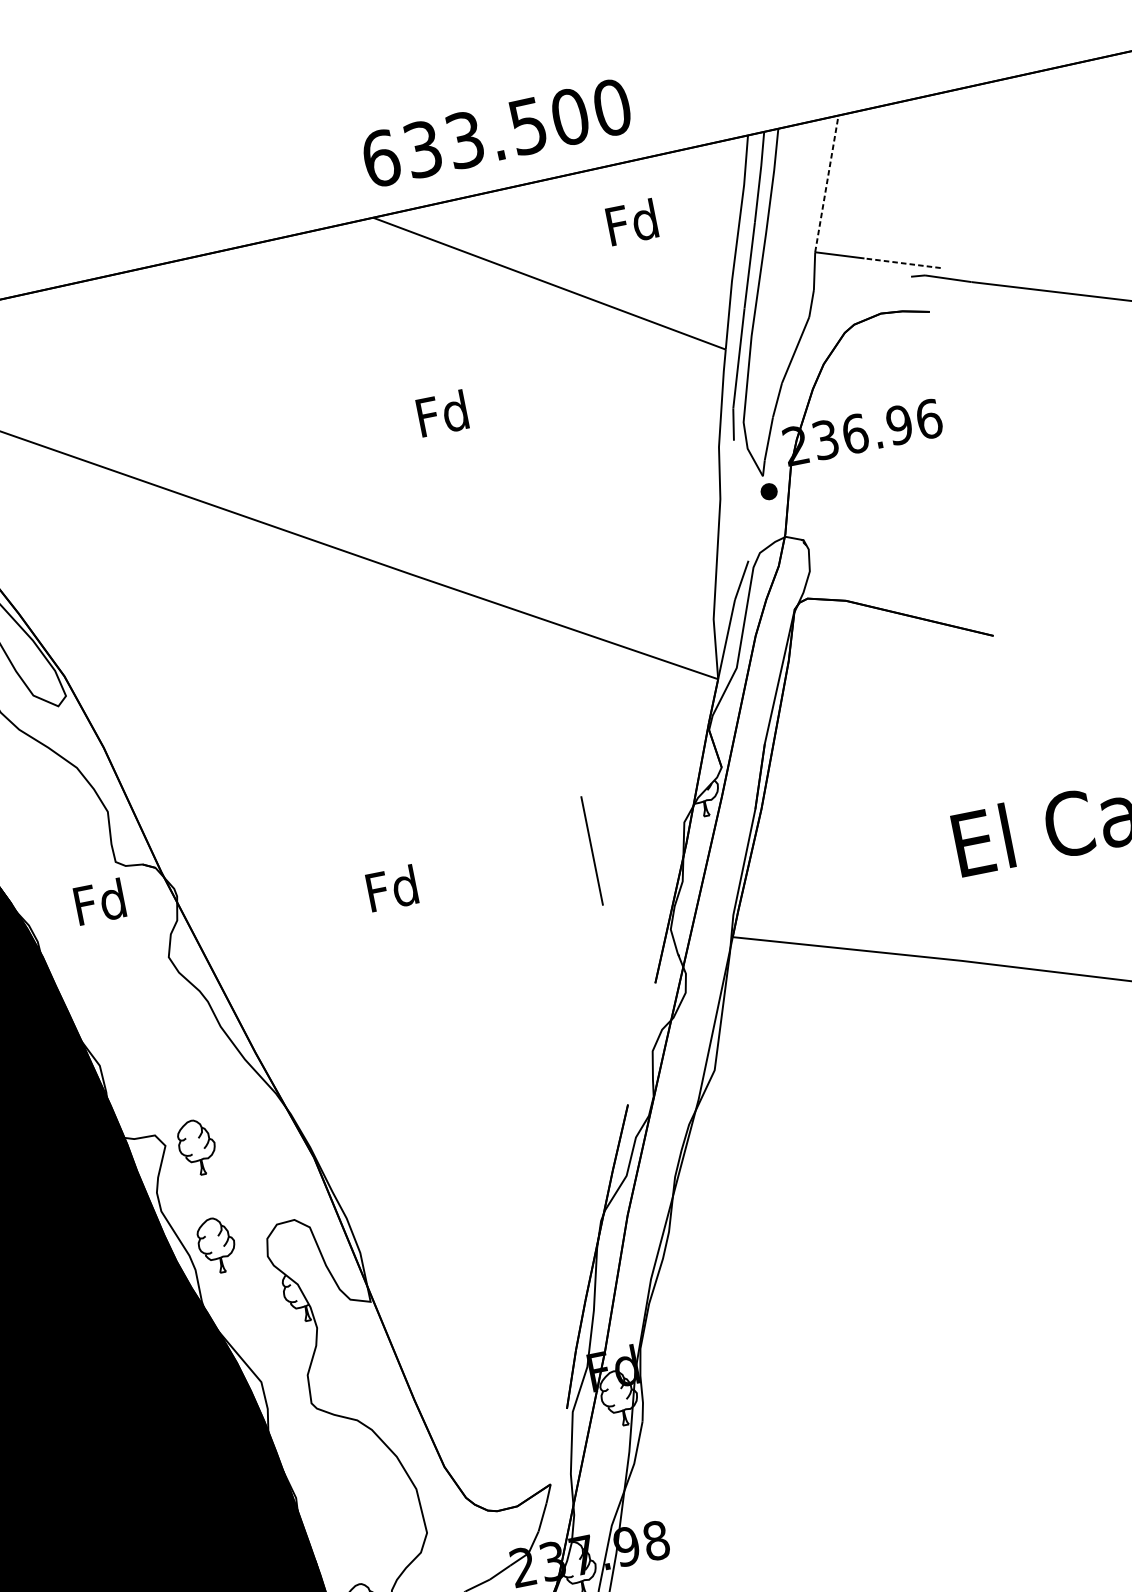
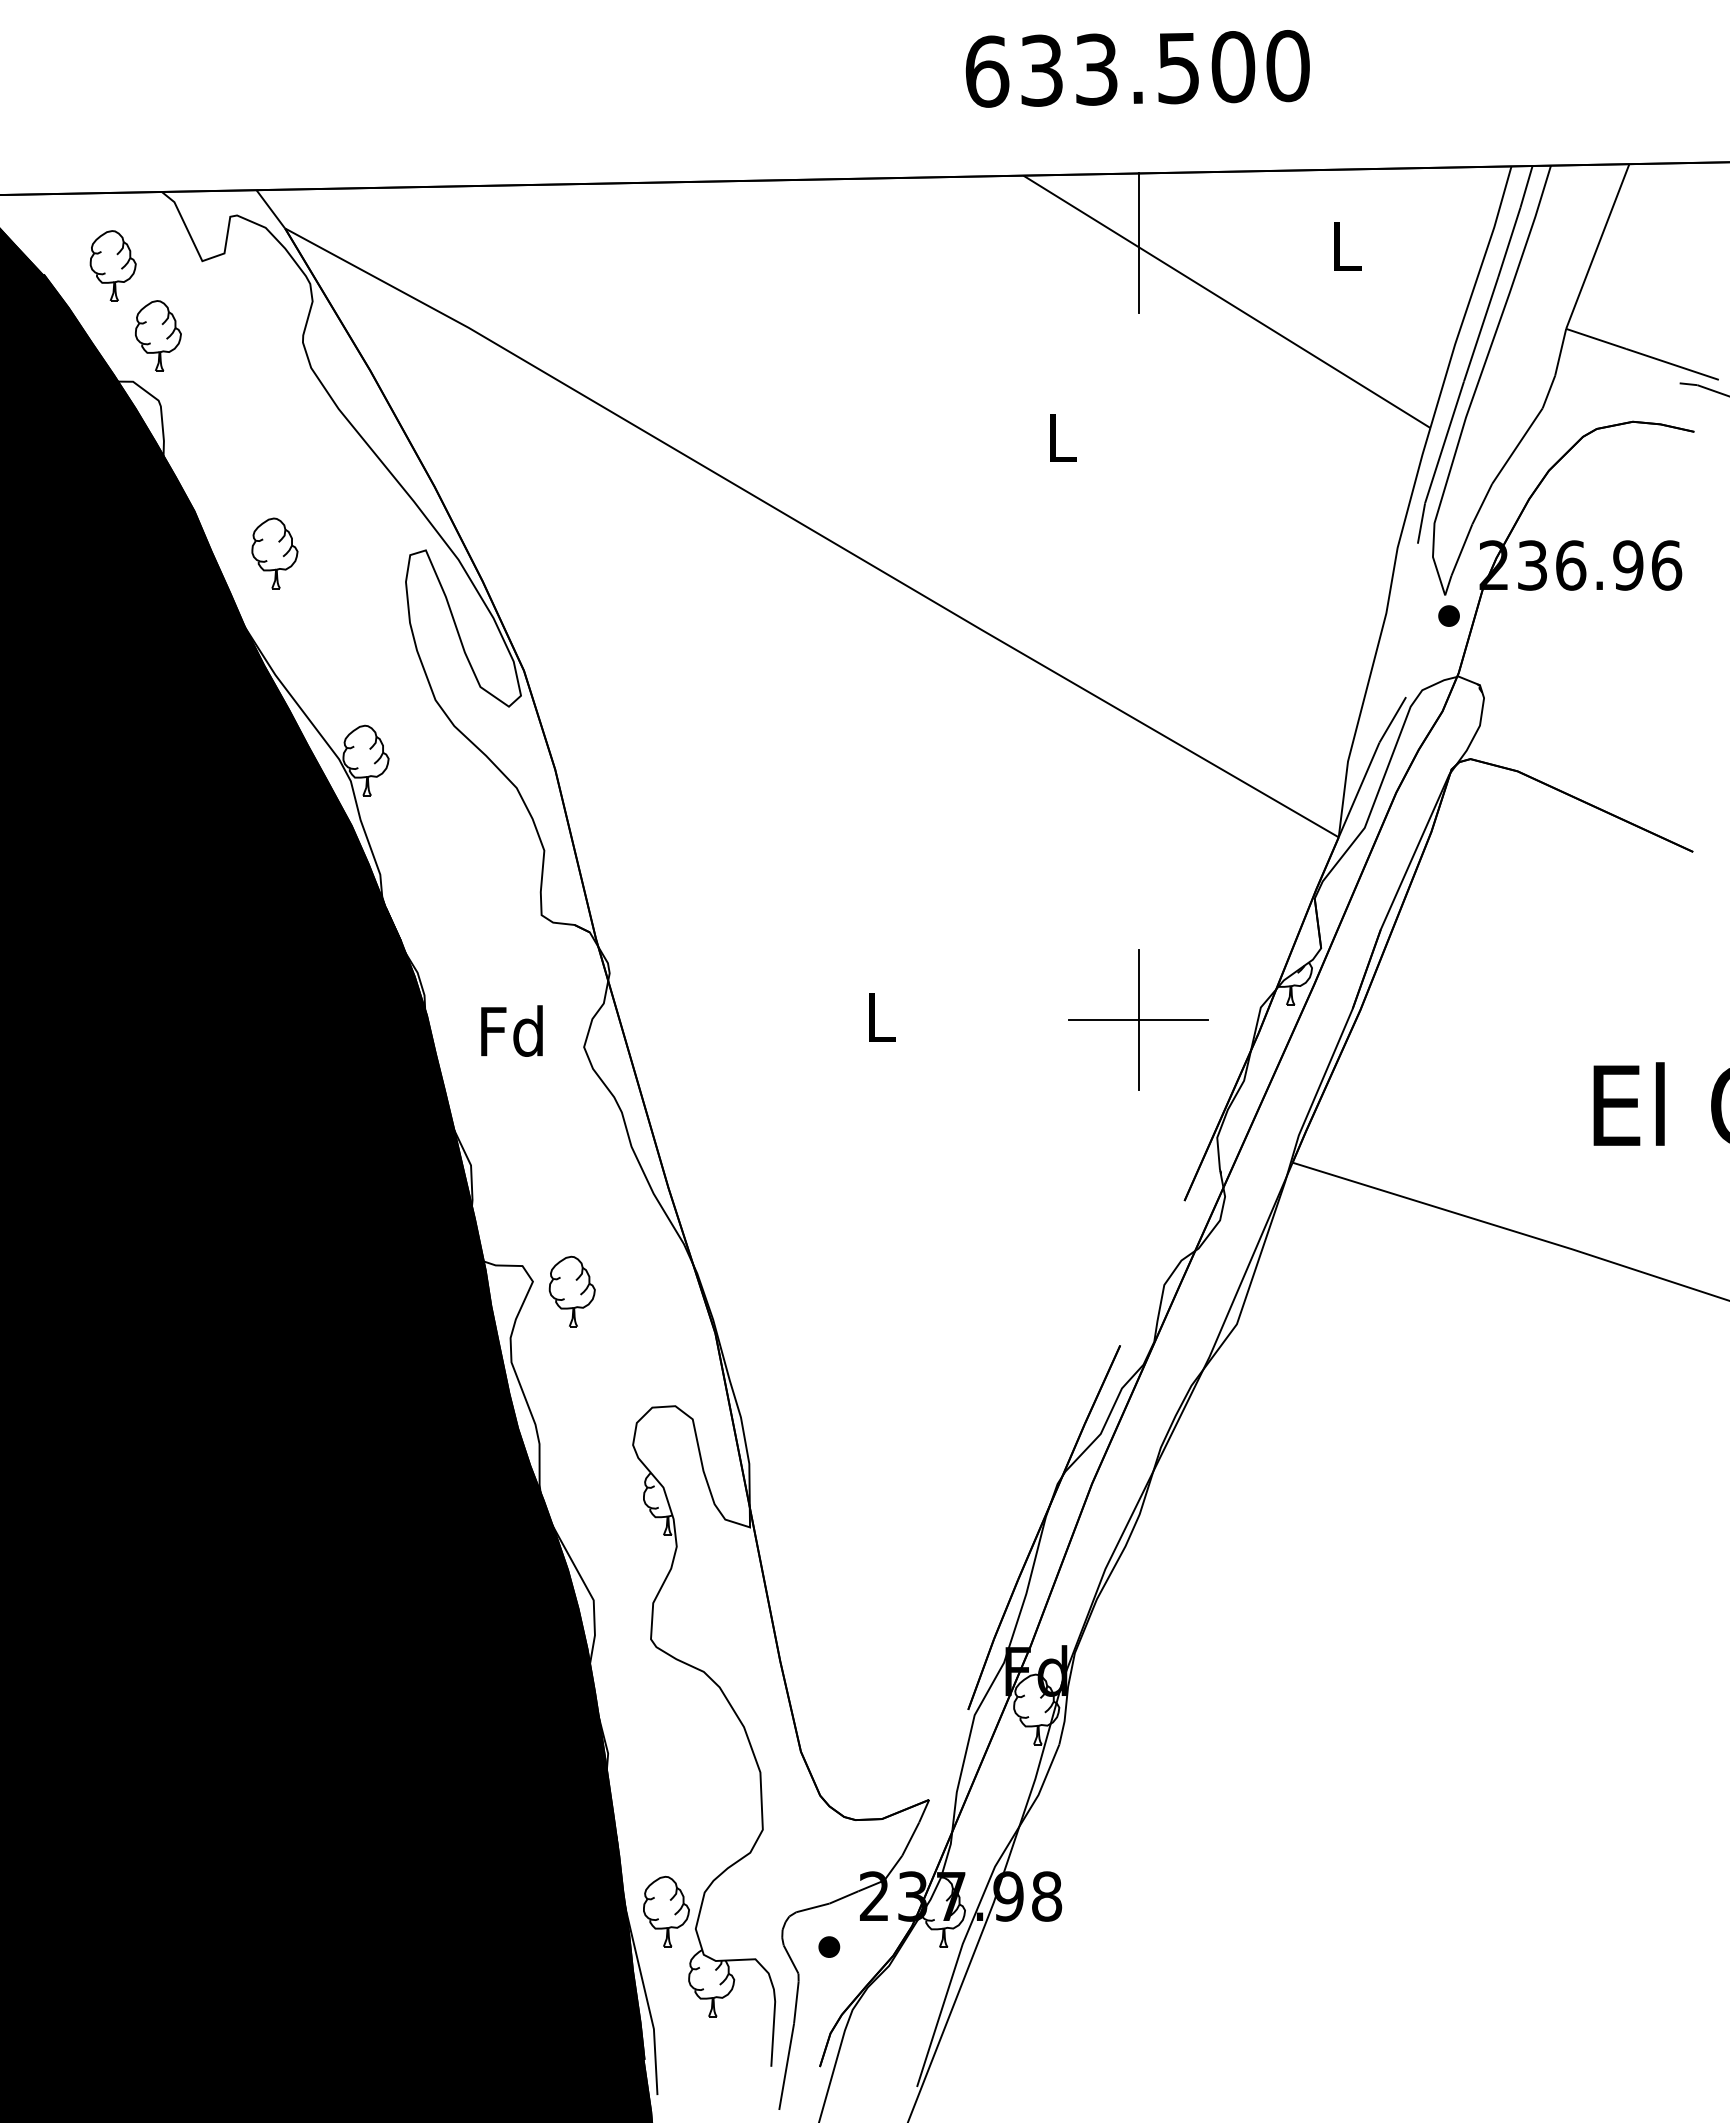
text: (496, 132) -> (1137, 68), moved
line: (826, 183) -> (1597, 246), dashed -> solid
text: (631, 222) -> (1344, 245), Fd -> L
line: (472, 251) -> (1138, 242), added
line: (902, 263) -> (1672, 364), dashed -> solid
text: (442, 413) -> (1060, 437), Fd -> L
line: (592, 851) -> (1138, 1020), added
text: (391, 888) -> (879, 1017), Fd -> L
text: (99, 901) -> (511, 1030), moved
part: (216, 1245) -> (571, 1418), removed

